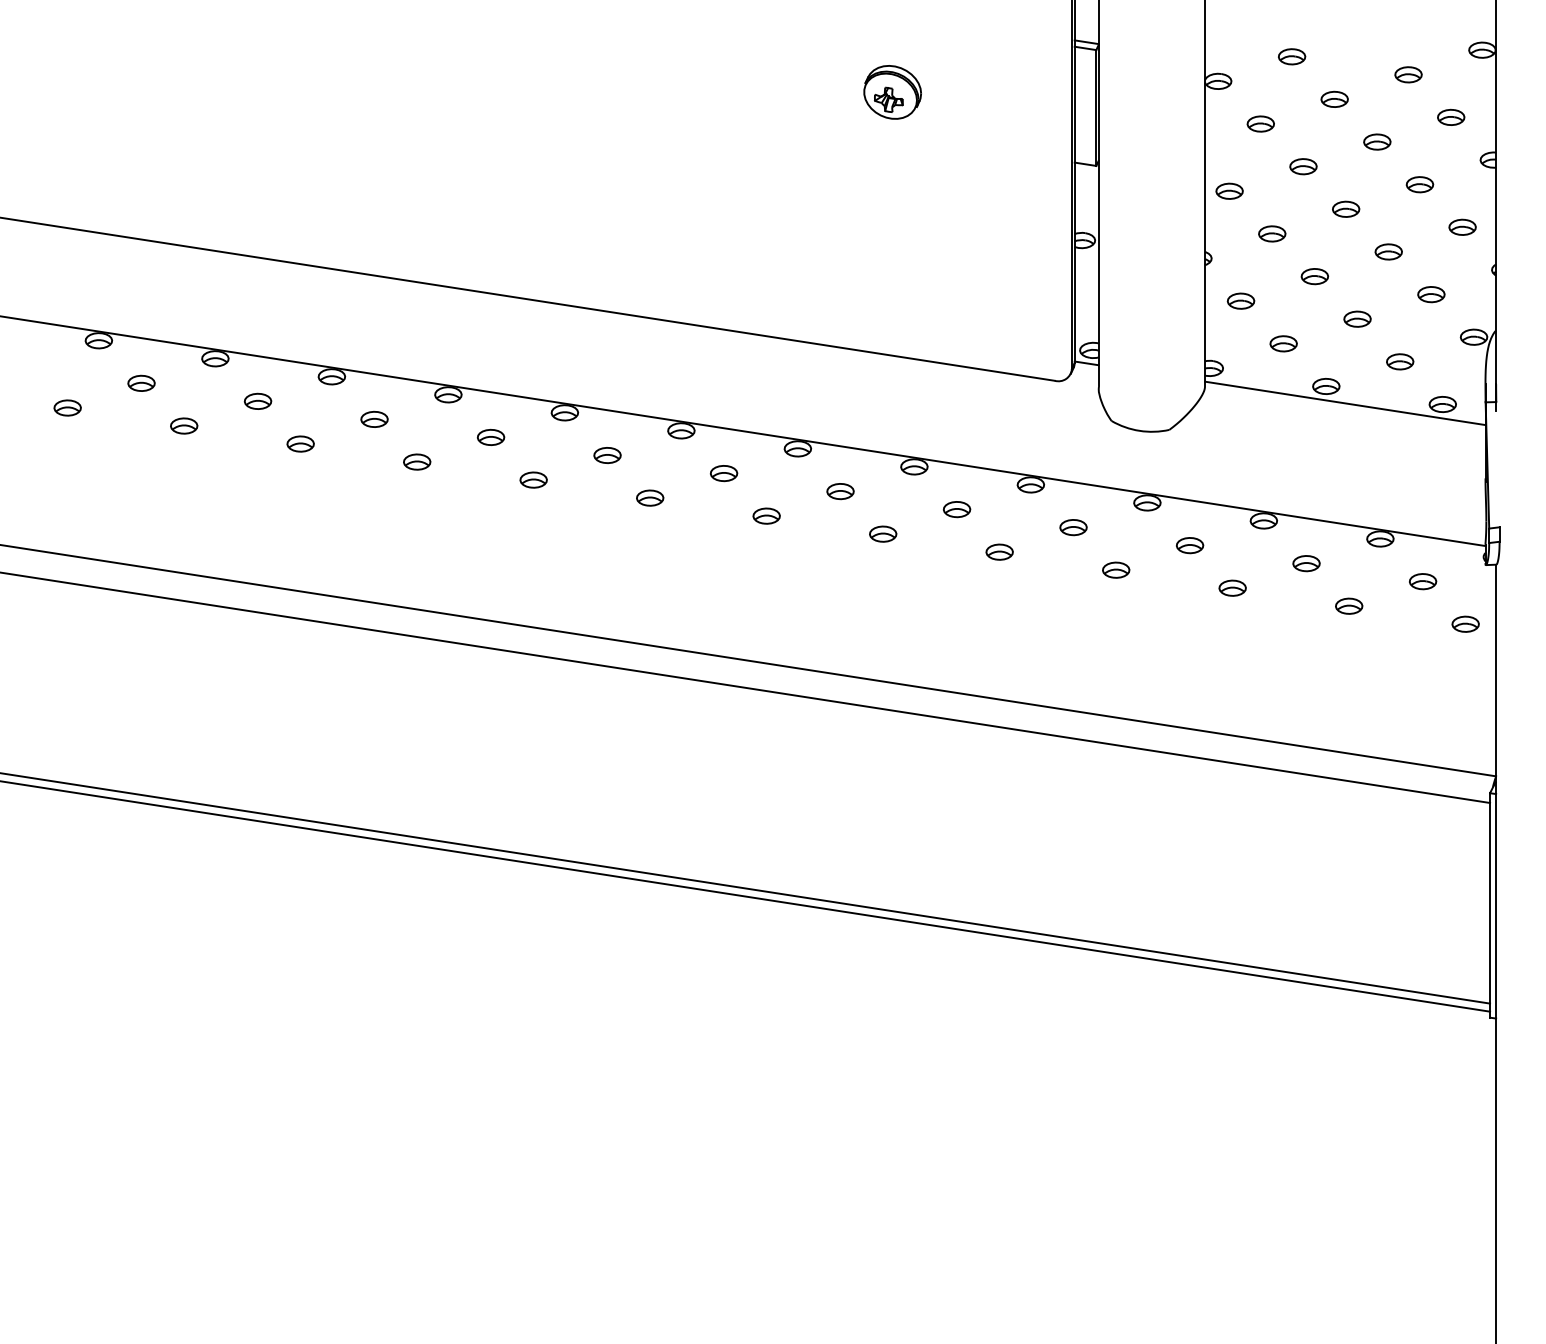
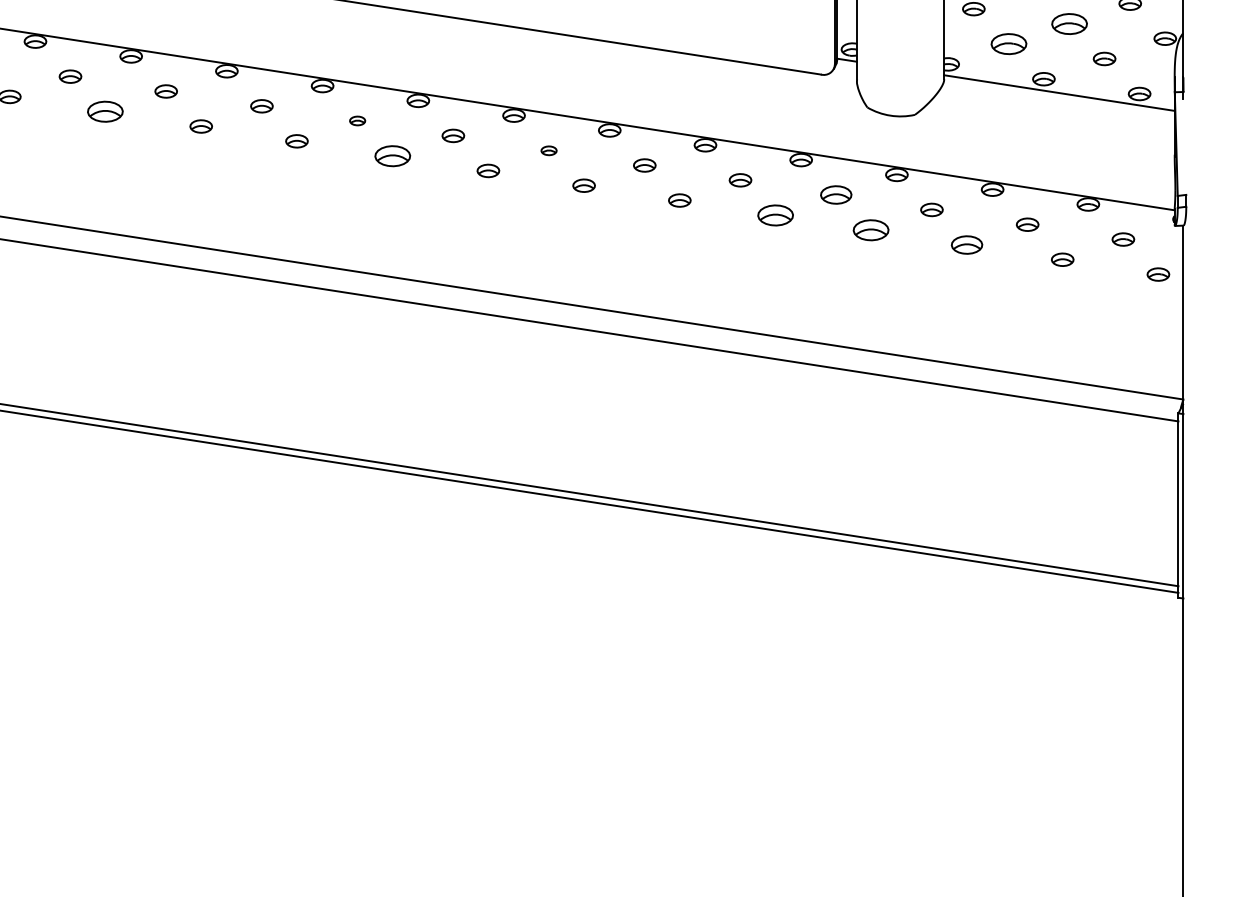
part: (1357, 318) -> (1069, 23), size x1.6
part: (1283, 343) -> (1008, 43), size x1.6
part: (184, 425) -> (105, 111), size x1.6
part: (490, 436) -> (357, 120), size x0.7
part: (723, 473) -> (548, 150), size x0.7
part: (533, 479) -> (392, 155), size x1.6
part: (1073, 527) -> (836, 195), size x1.4
part: (999, 551) -> (775, 214), size x1.6
part: (1116, 569) -> (871, 229), size x1.6
part: (1232, 587) -> (966, 244), size x1.4

